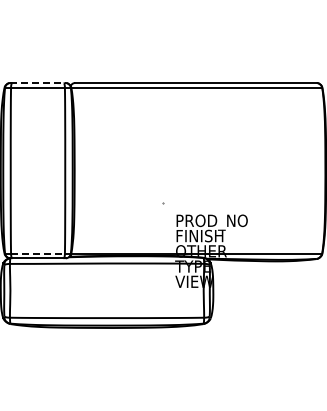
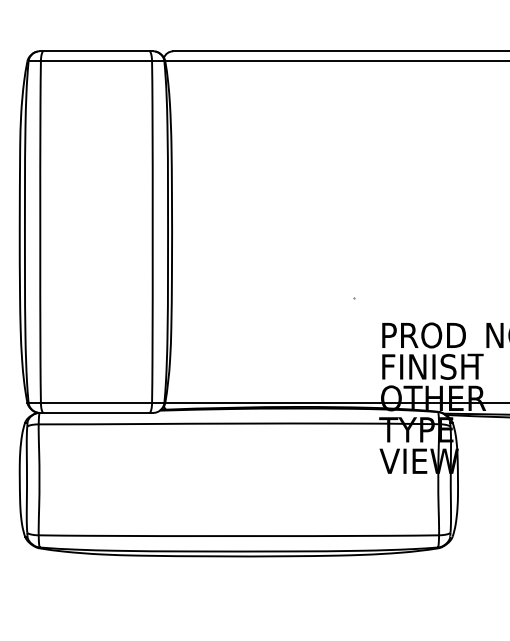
line: (37, 83) -> (95, 52), dashed -> solid
line: (37, 253) -> (95, 402), dashed -> solid

